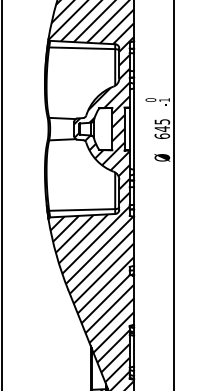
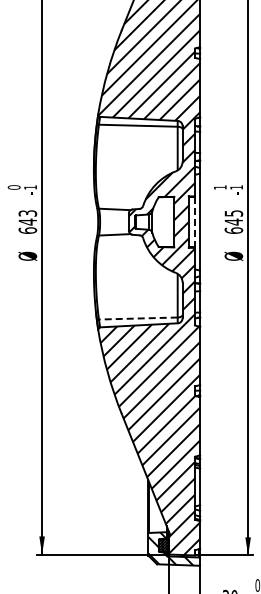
text: (150, 100) -> (219, 187), 0 -> 1
line: (129, 129) -> (194, 222), solid -> dashed
line: (81, 209) -> (137, 318), solid -> dashed

